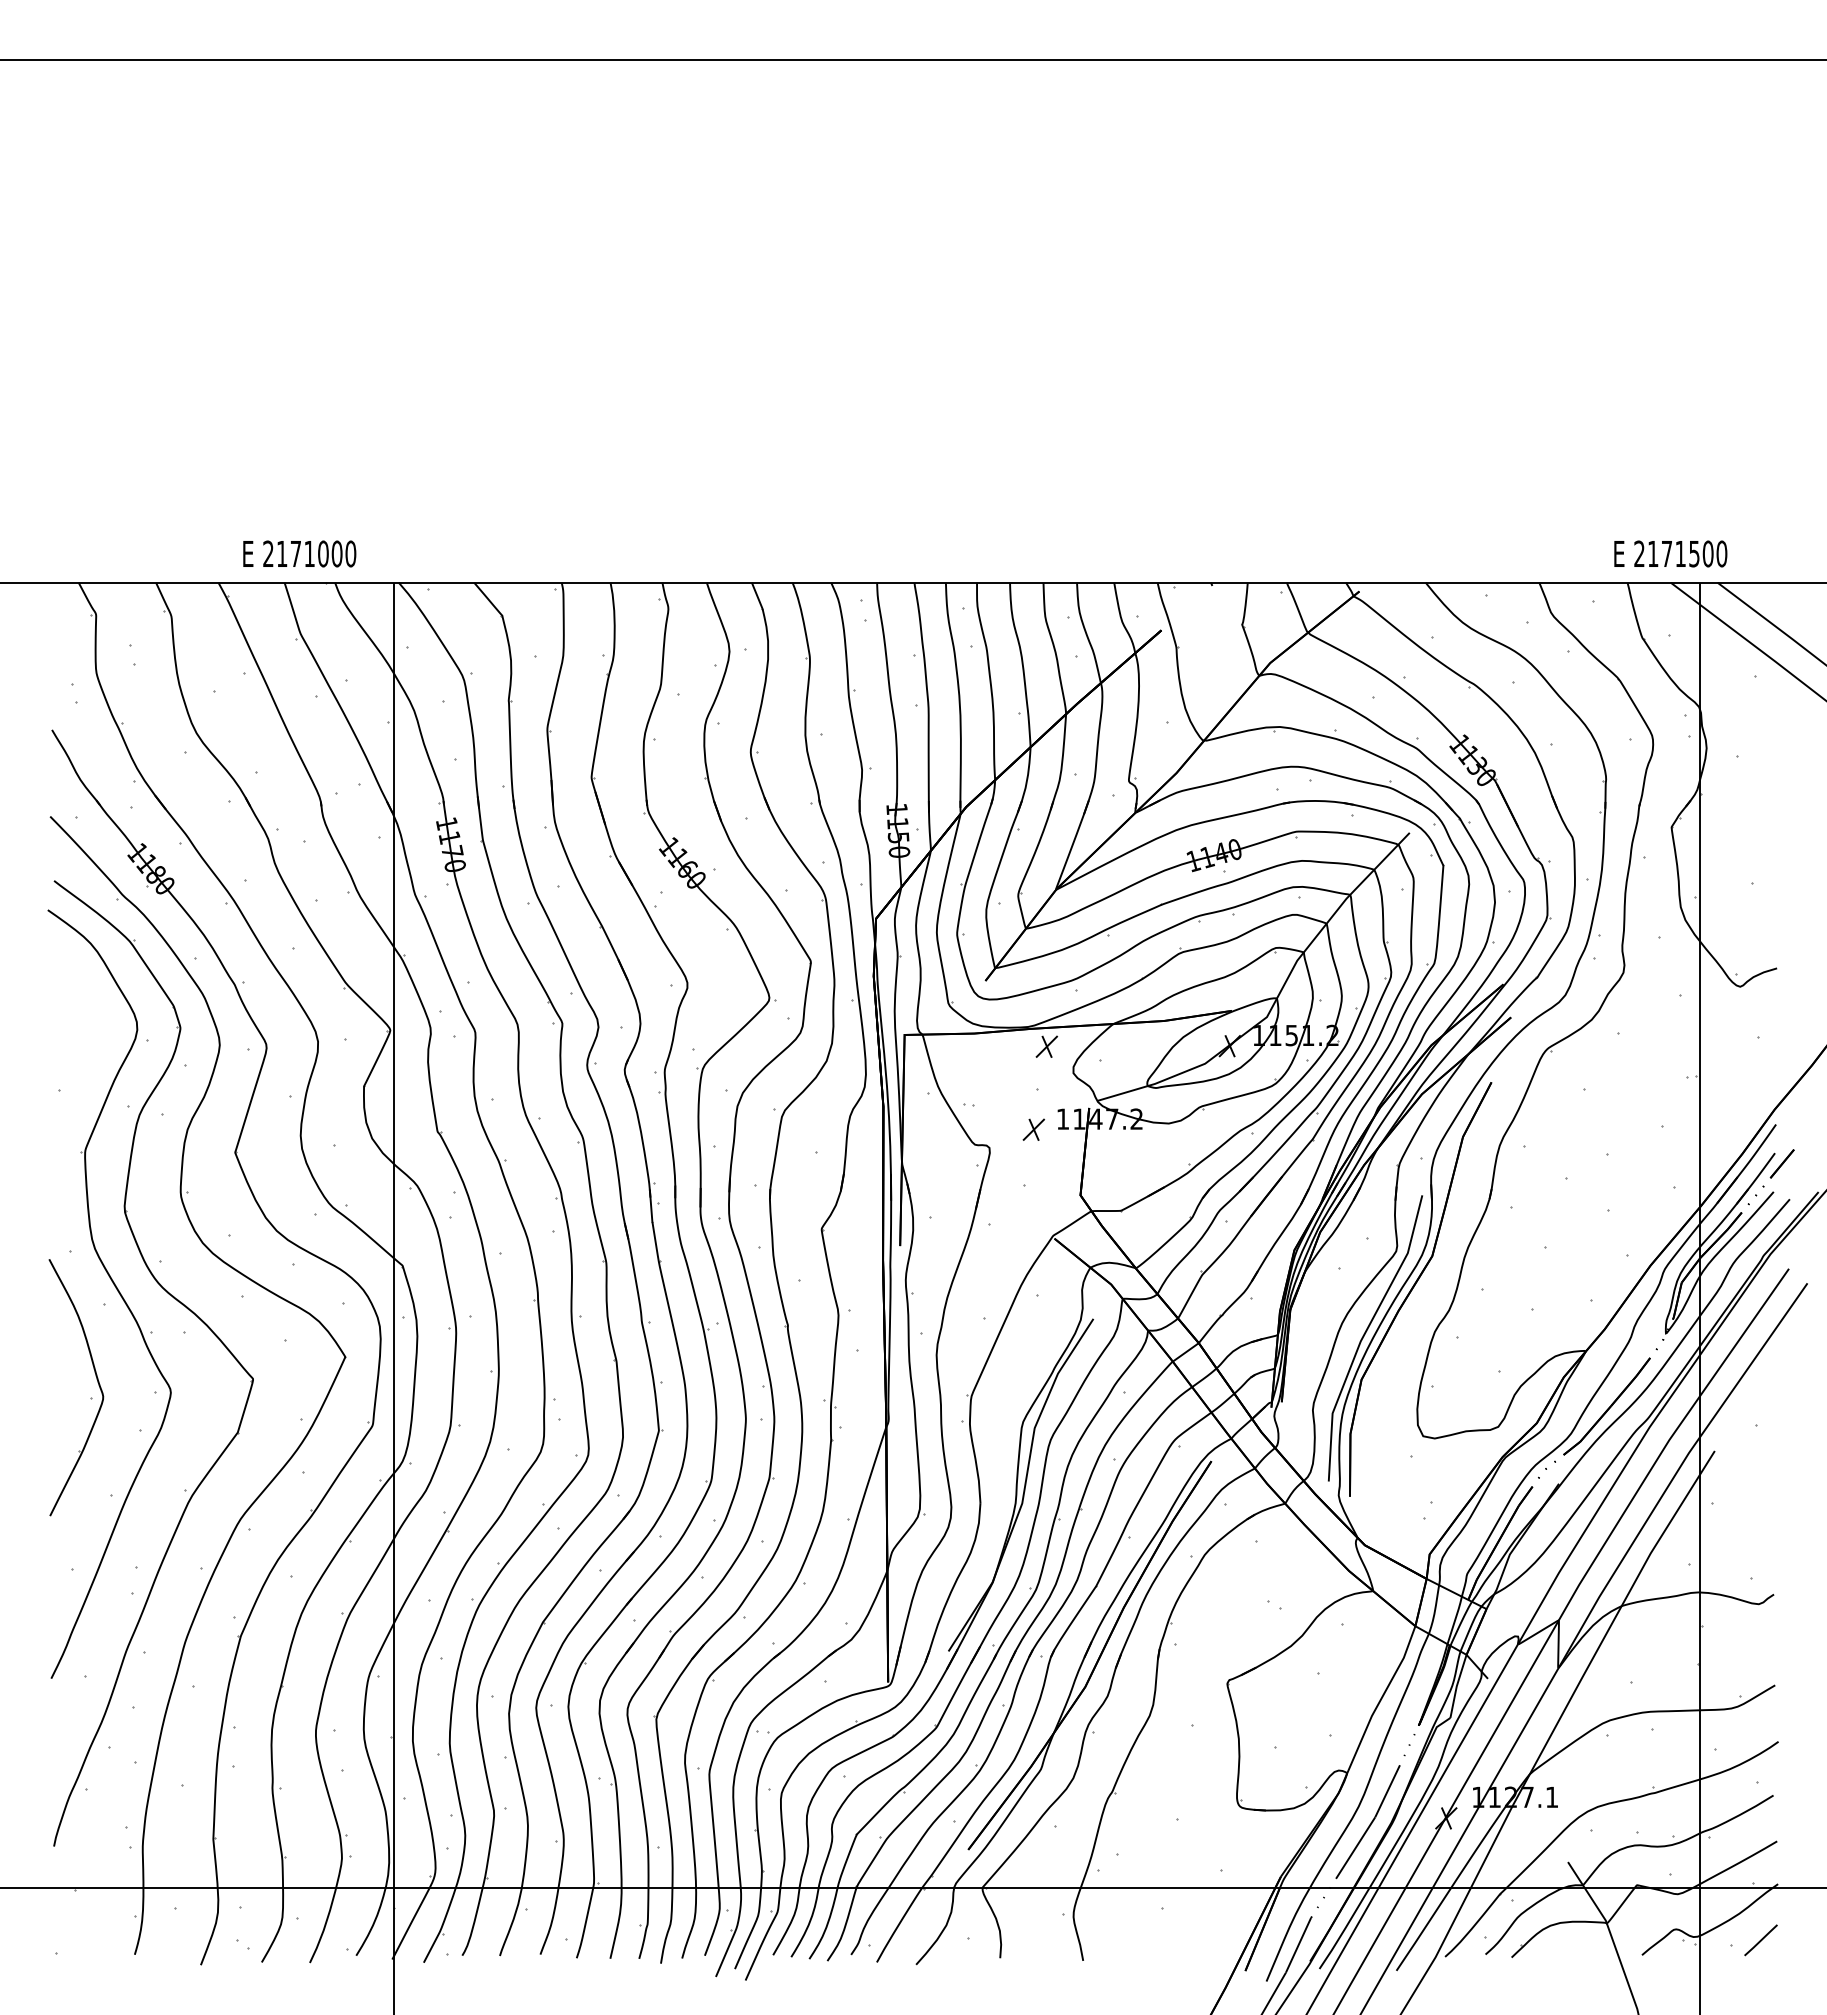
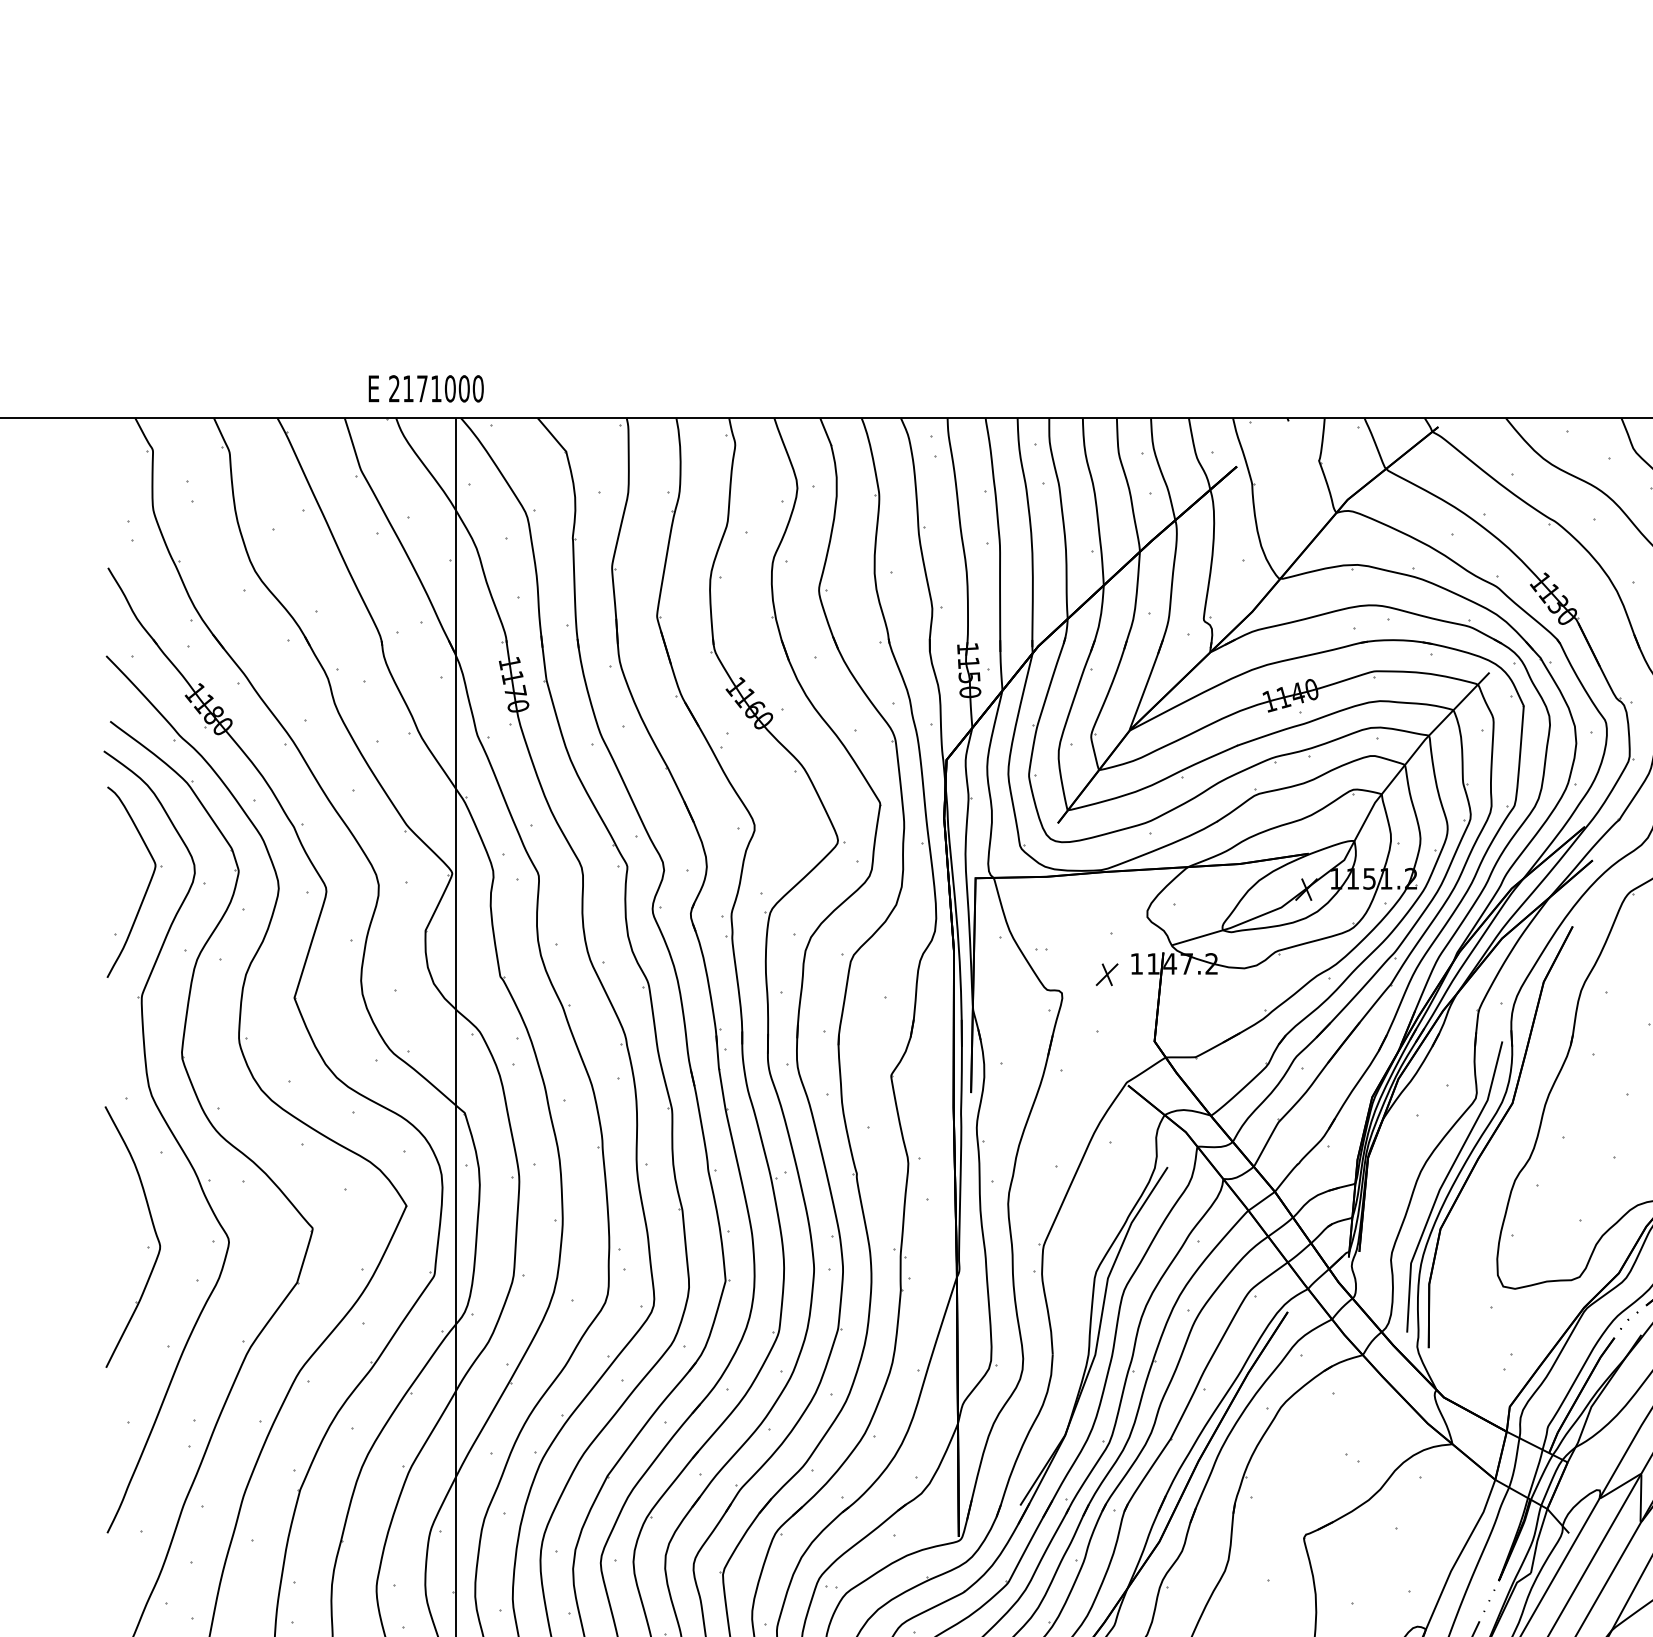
text: (299, 553) -> (426, 388), moved
part: (89, 1045) -> (146, 888), added
part: (1046, 1046) -> (1119, 889), removed

